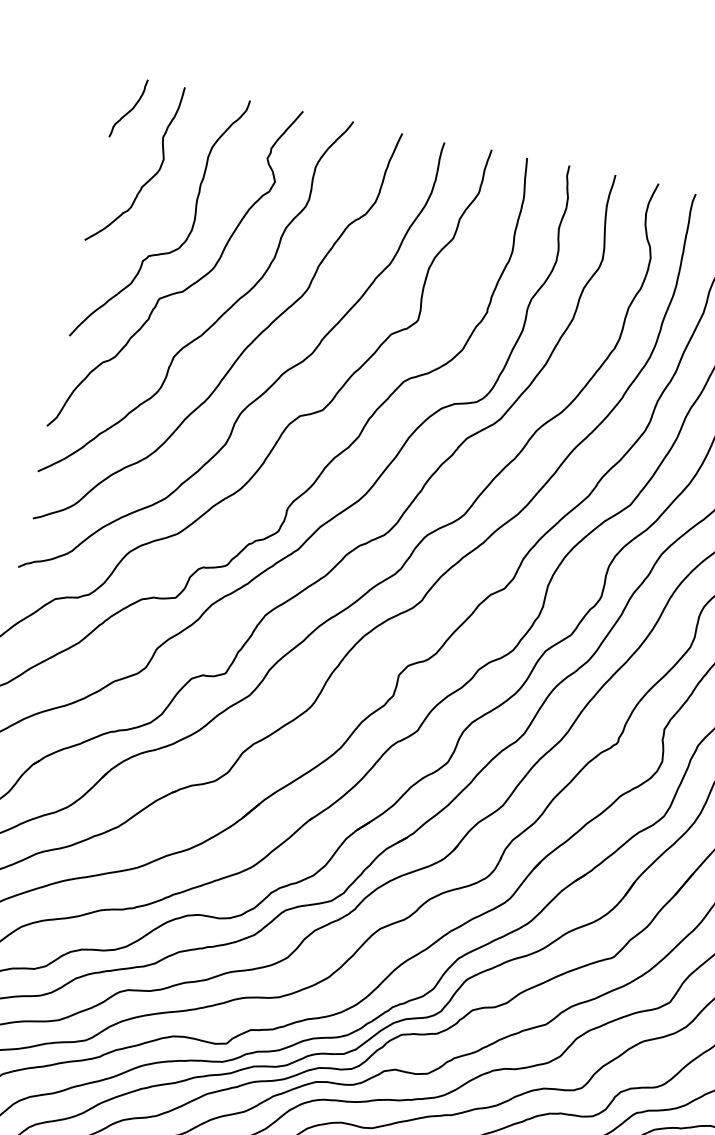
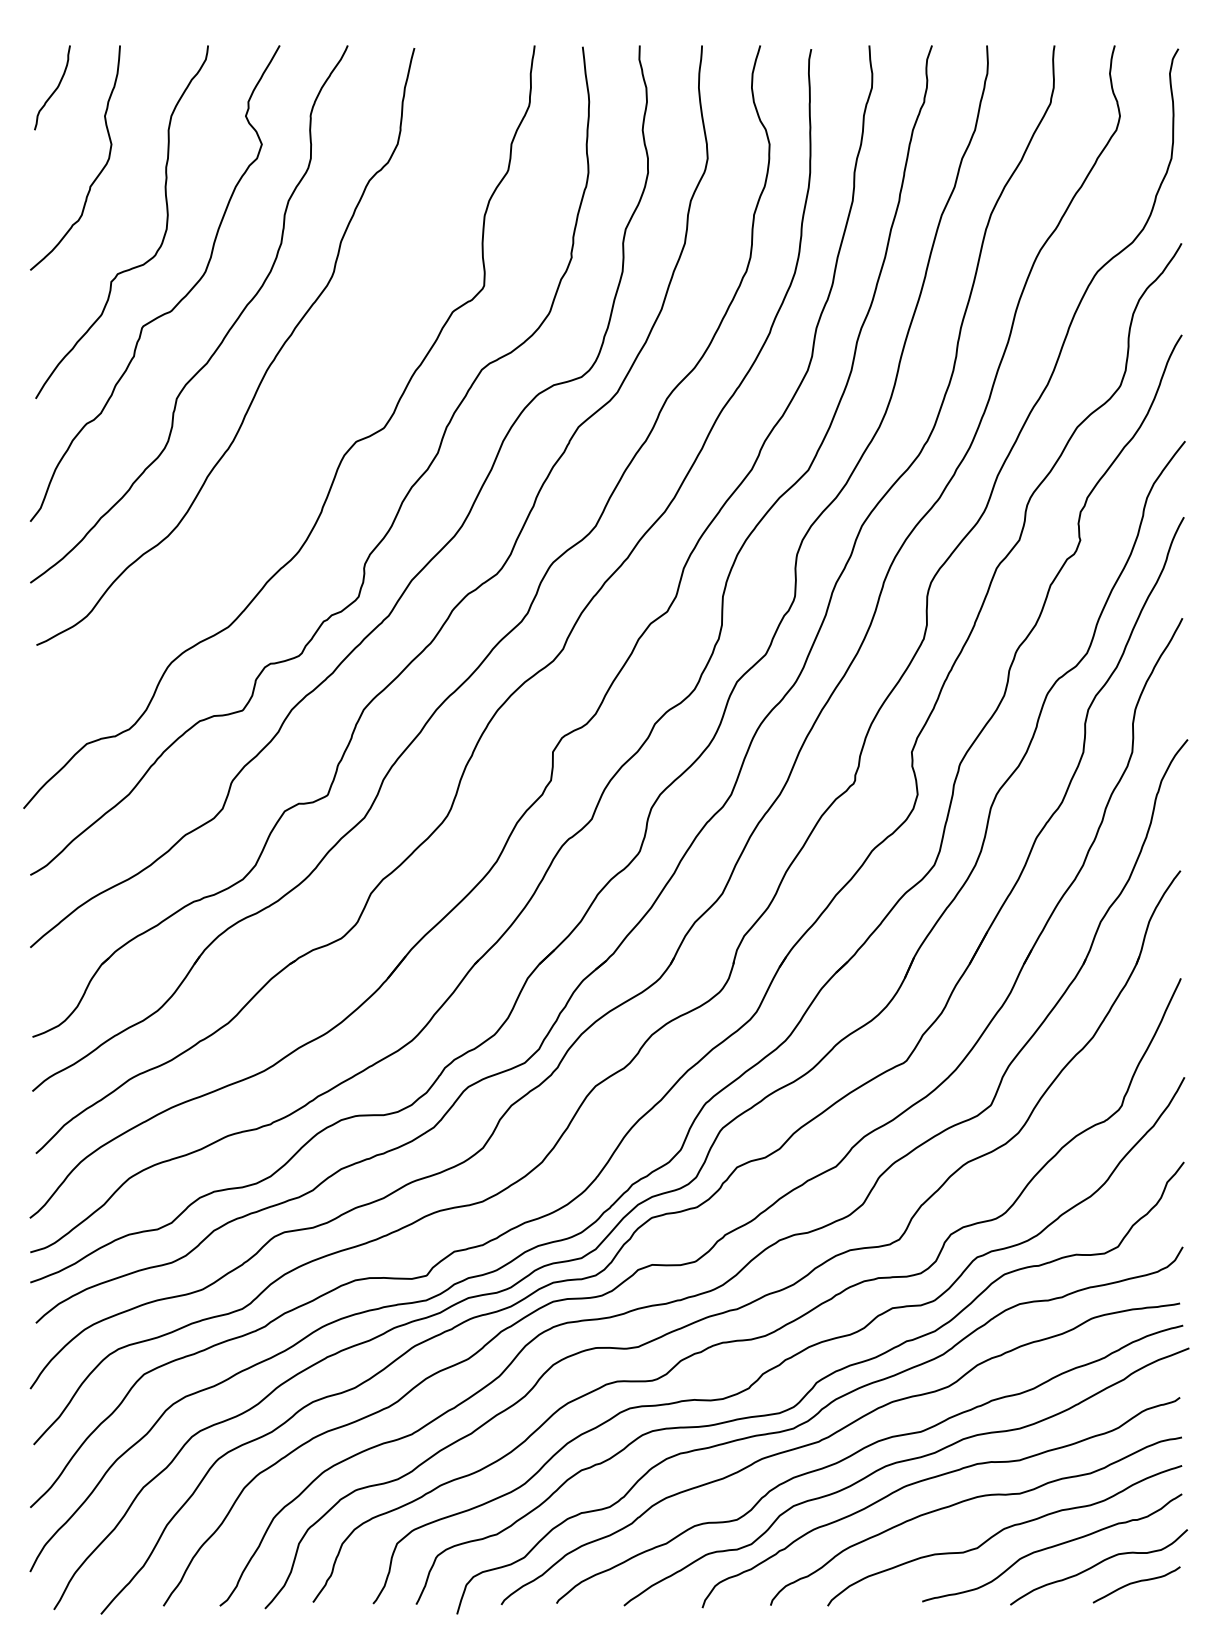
curve: (263, 392) -> (302, 420), removed

